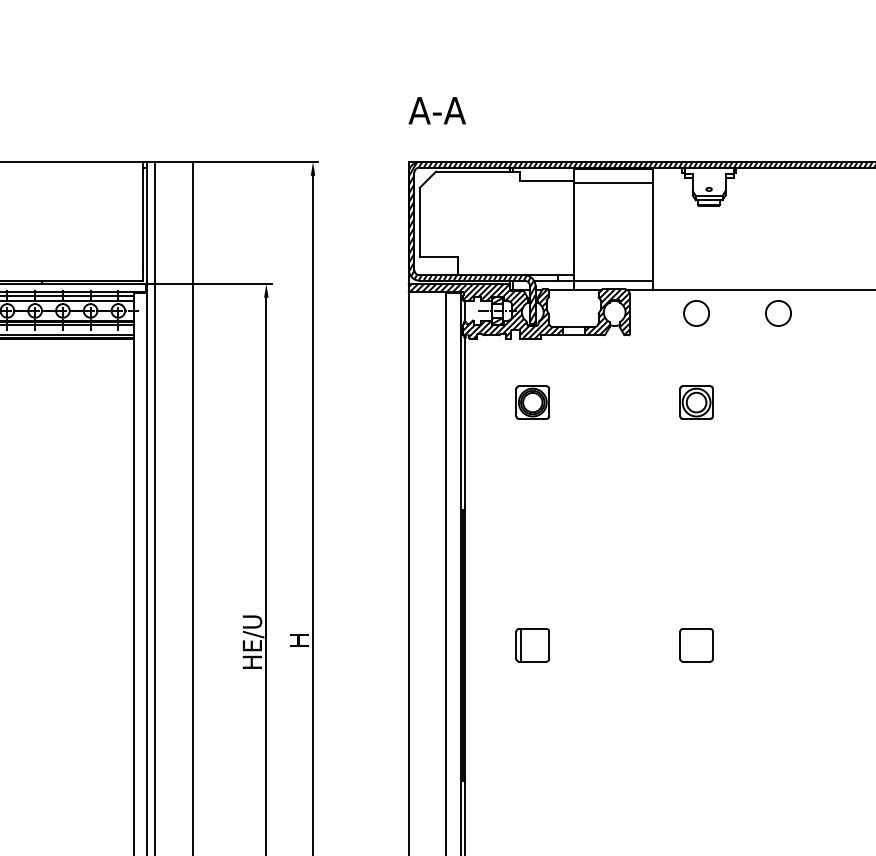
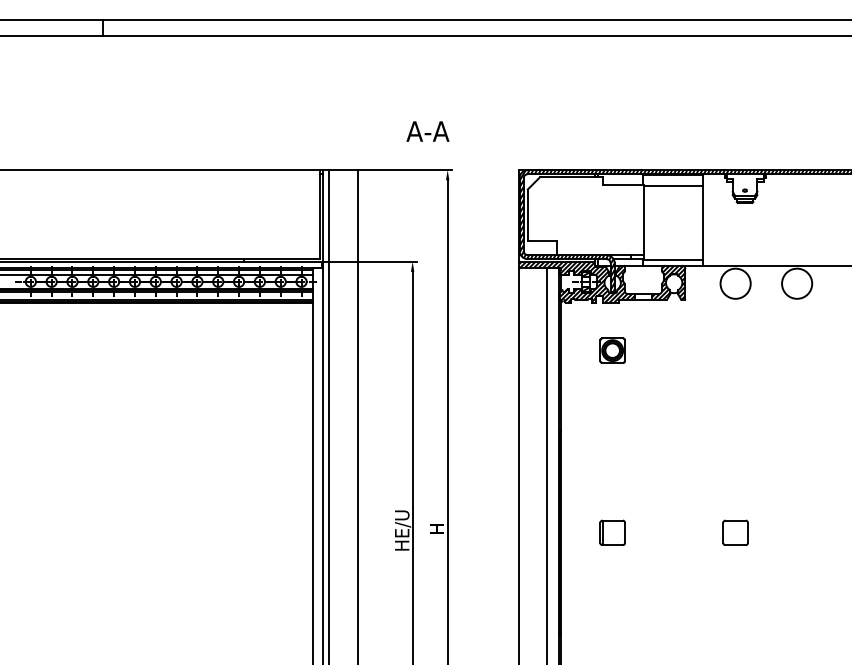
text: (436, 110) -> (427, 131), moved
circle: (696, 313) -> (735, 283), size x1.6
circle: (777, 313) -> (796, 283), size x1.6
part: (696, 402) -> (735, 350), removed

